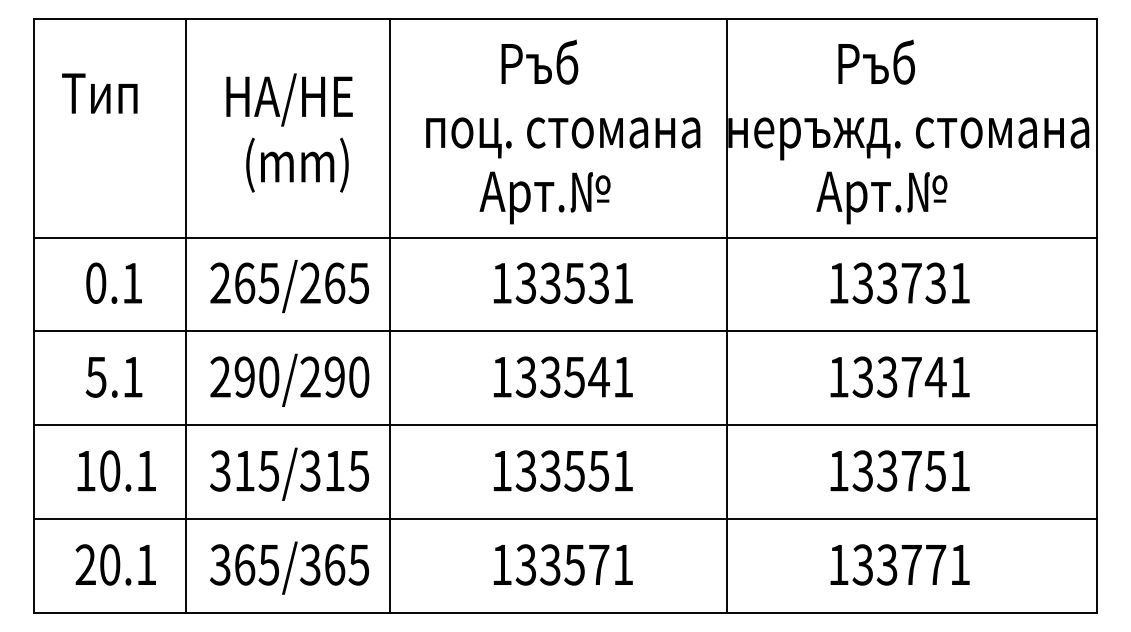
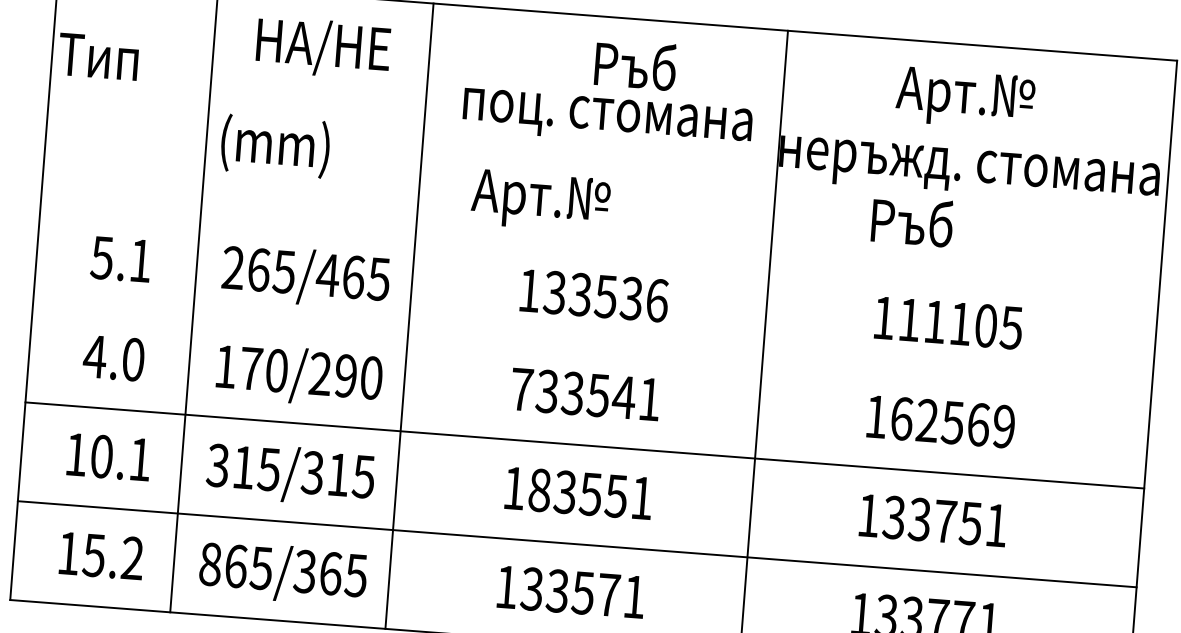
text: (539, 61) -> (635, 64), moved
text: (899, 67) -> (965, 95), Ръб -> Арт.№
text: (99, 93) -> (98, 56), moved
text: (289, 99) -> (323, 47), moved
text: (563, 137) -> (607, 119), moved
text: (297, 164) -> (275, 145), moved
text: (881, 195) -> (935, 229), Арт.№ -> Ръб
text: (544, 197) -> (540, 200), moved
line: (565, 237) -> (600, 247), removed
text: (95, 282) -> (101, 257), 0.1 -> 5.1
text: (310, 282) -> (328, 274), 265/265 -> 265/465
text: (623, 282) -> (657, 299), 133531 -> 133536
text: (911, 282) -> (960, 323), 133731 -> 111105
line: (565, 331) -> (592, 346), removed
text: (113, 376) -> (113, 357), 5.1 -> 4.0
text: (232, 376) -> (238, 367), 290/290 -> 170/290
text: (911, 376) -> (952, 422), 133741 -> 162569
text: (502, 377) -> (522, 389), 133541 -> 733541
text: (525, 470) -> (539, 489), 133551 -> 183551
text: (115, 564) -> (100, 555), 20.1 -> 15.2
text: (220, 564) -> (210, 563), 365/365 -> 865/365

